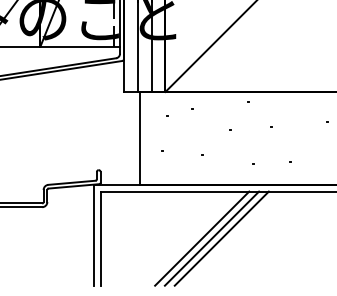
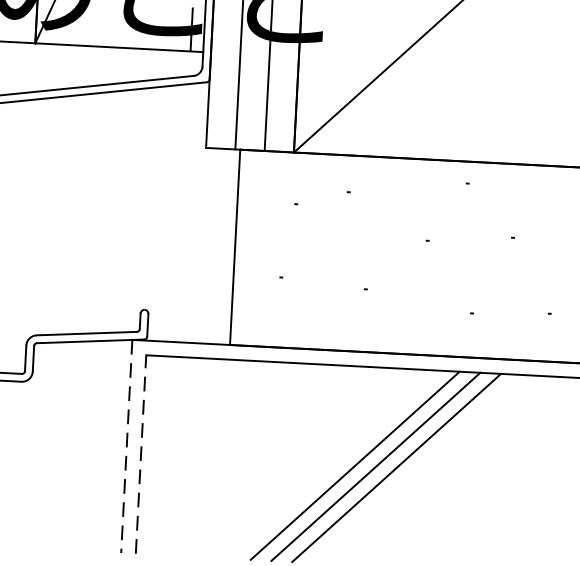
line: (93, 235) -> (126, 447), solid -> dashed
line: (100, 238) -> (140, 454), solid -> dashed

